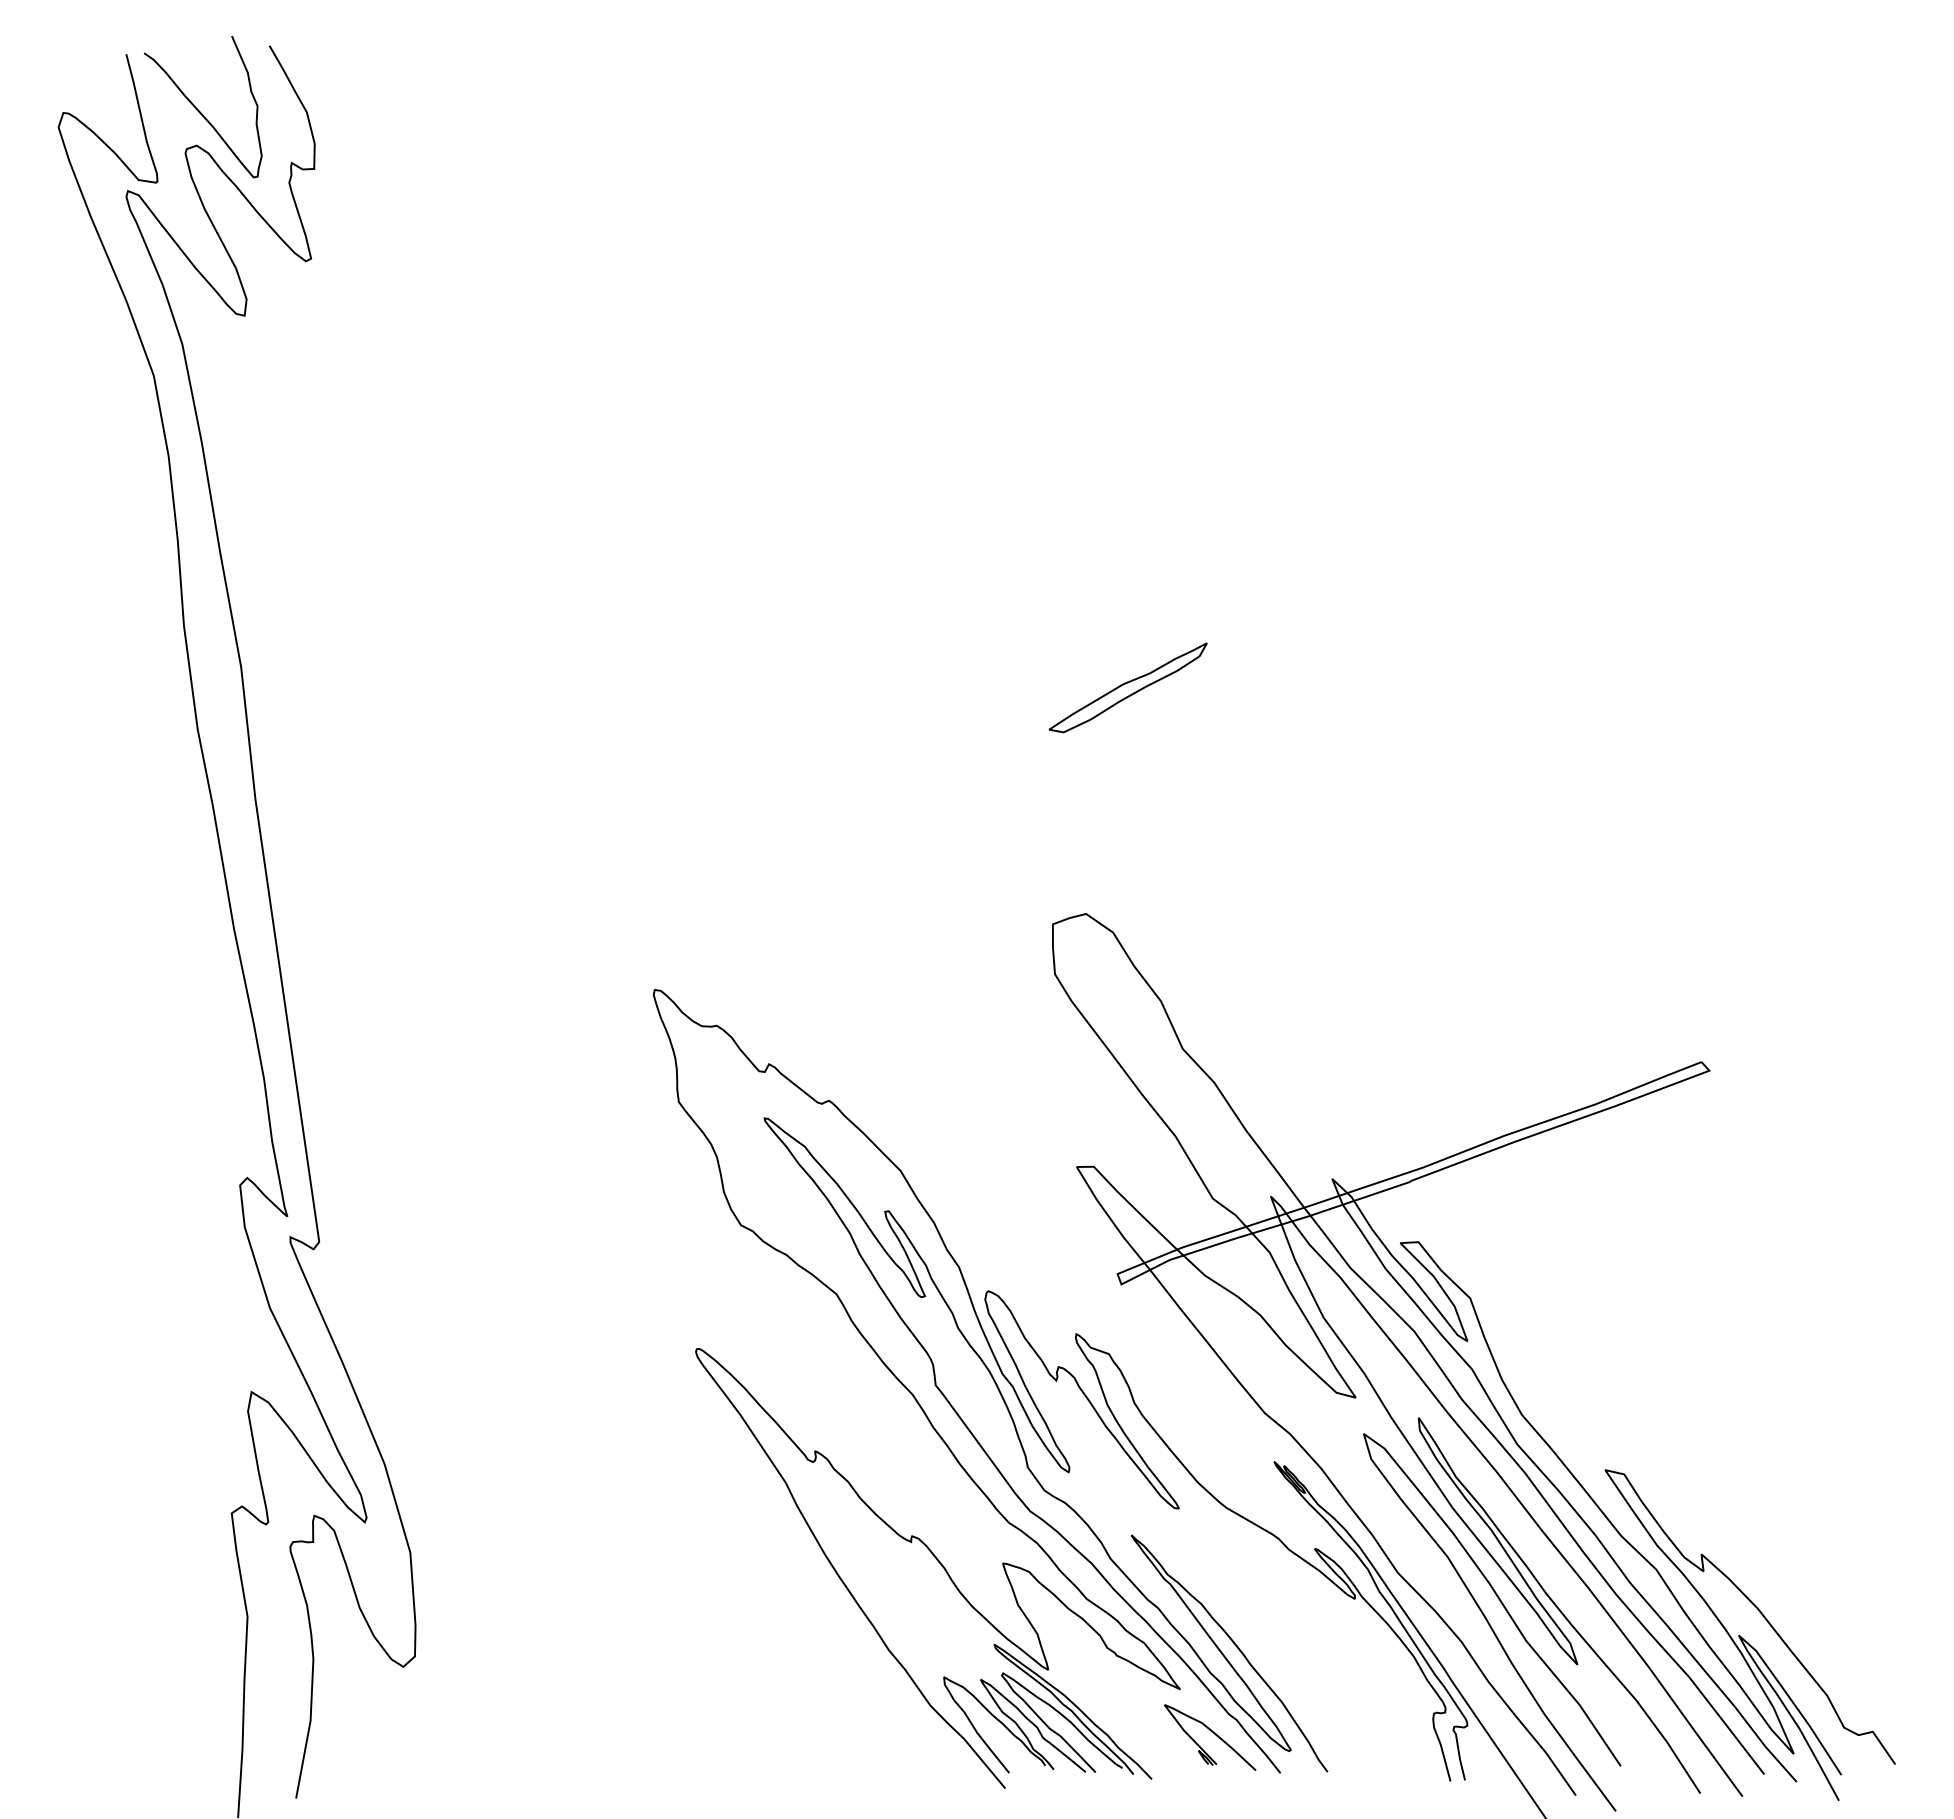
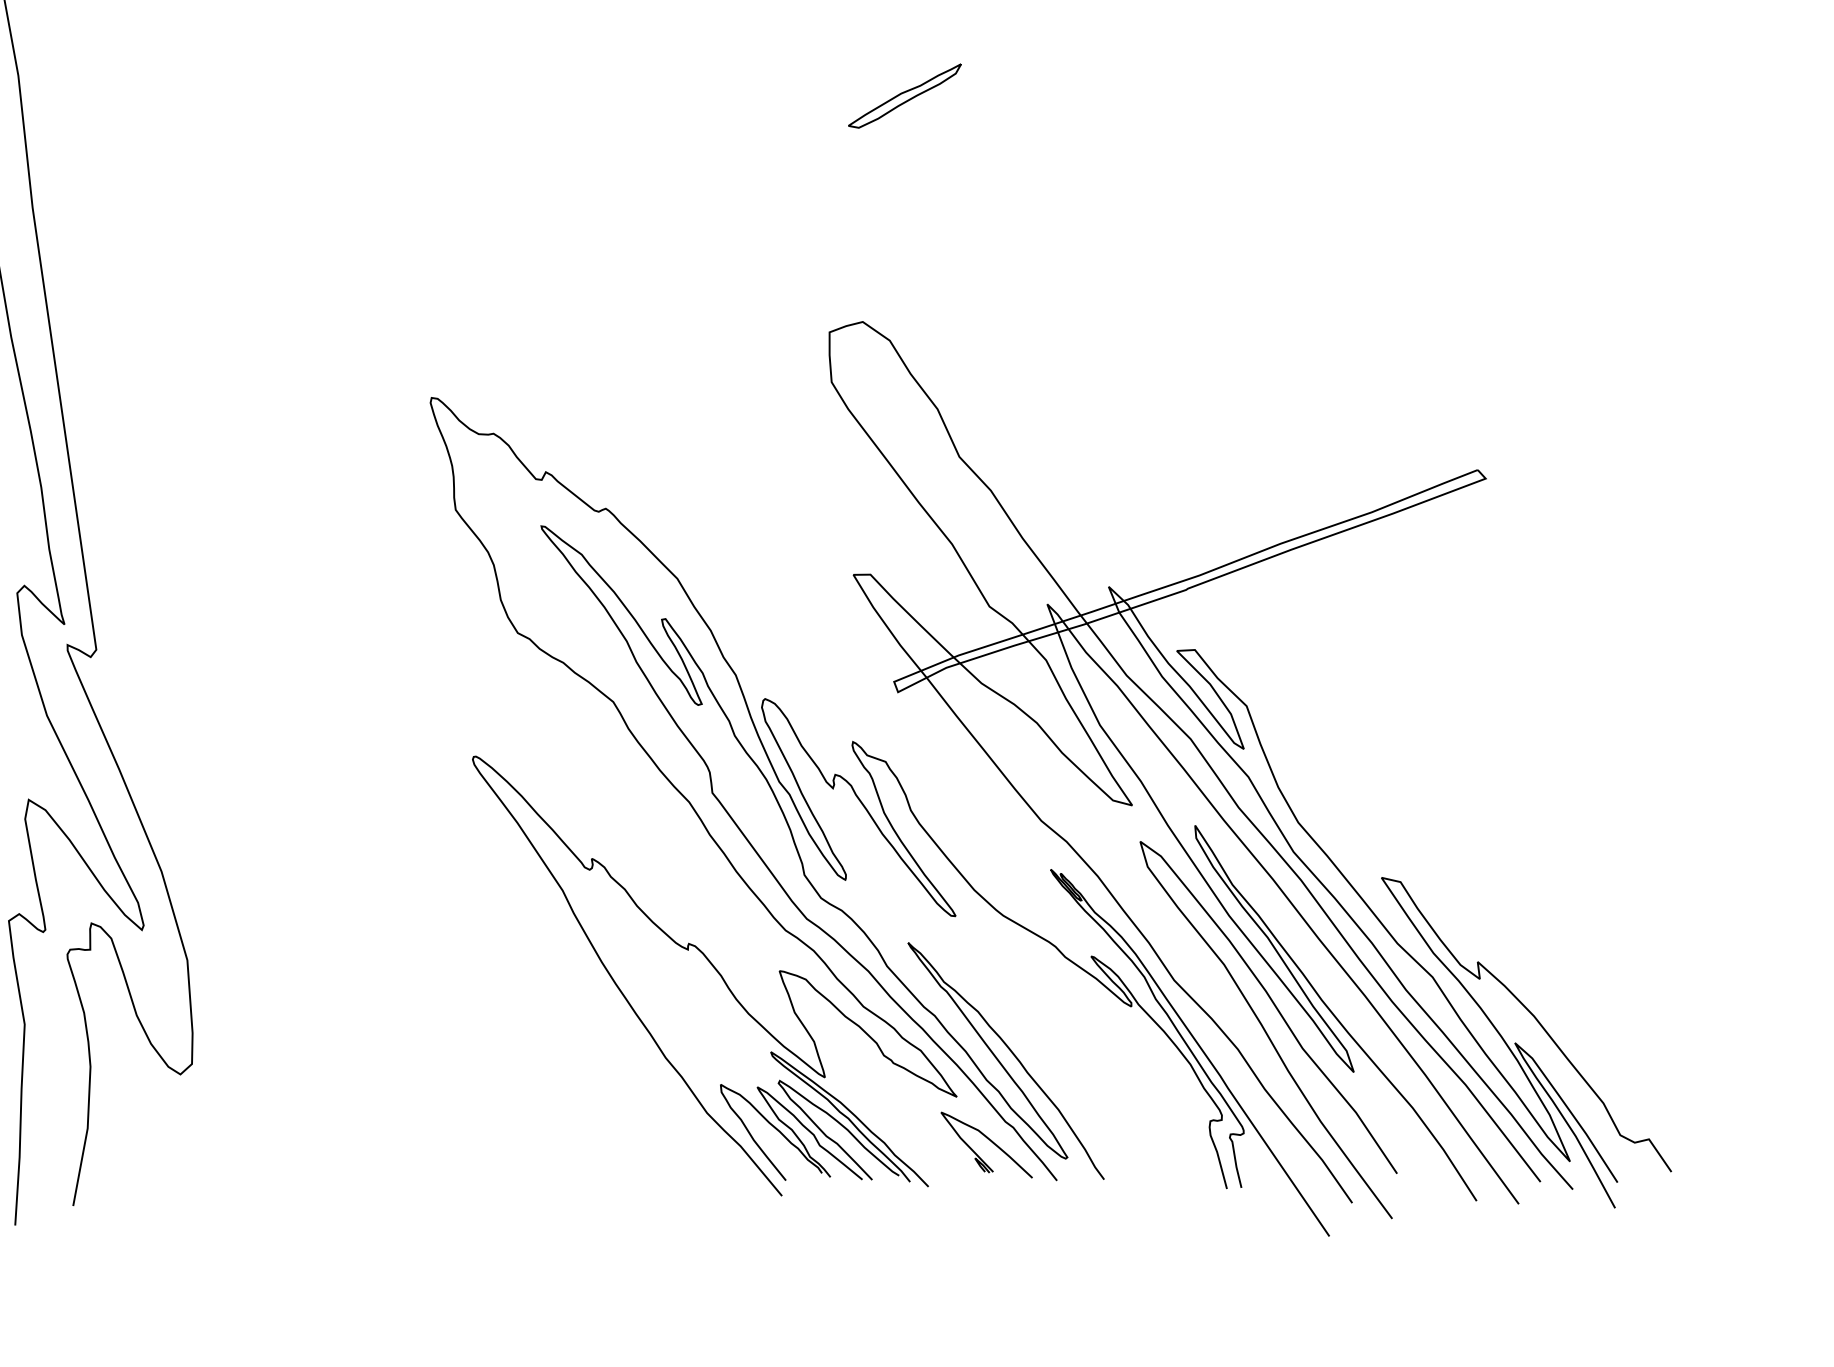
part: (1128, 687) -> (905, 95), size x0.71

